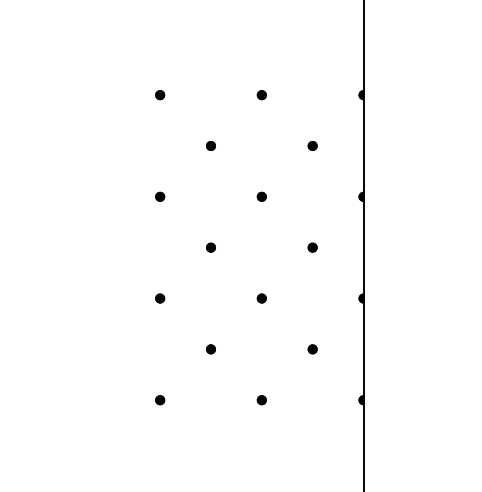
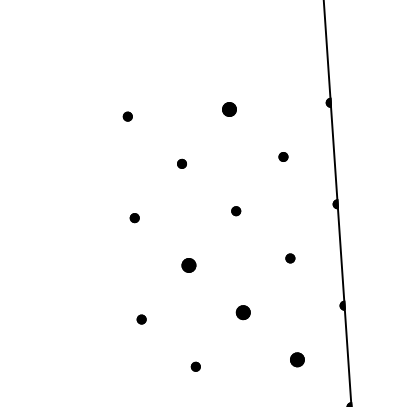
part: (261, 95) -> (228, 110), size x1.6
part: (210, 247) -> (188, 265), size x1.6
part: (261, 298) -> (242, 312), size x1.6
part: (312, 349) -> (297, 360), size x1.6

